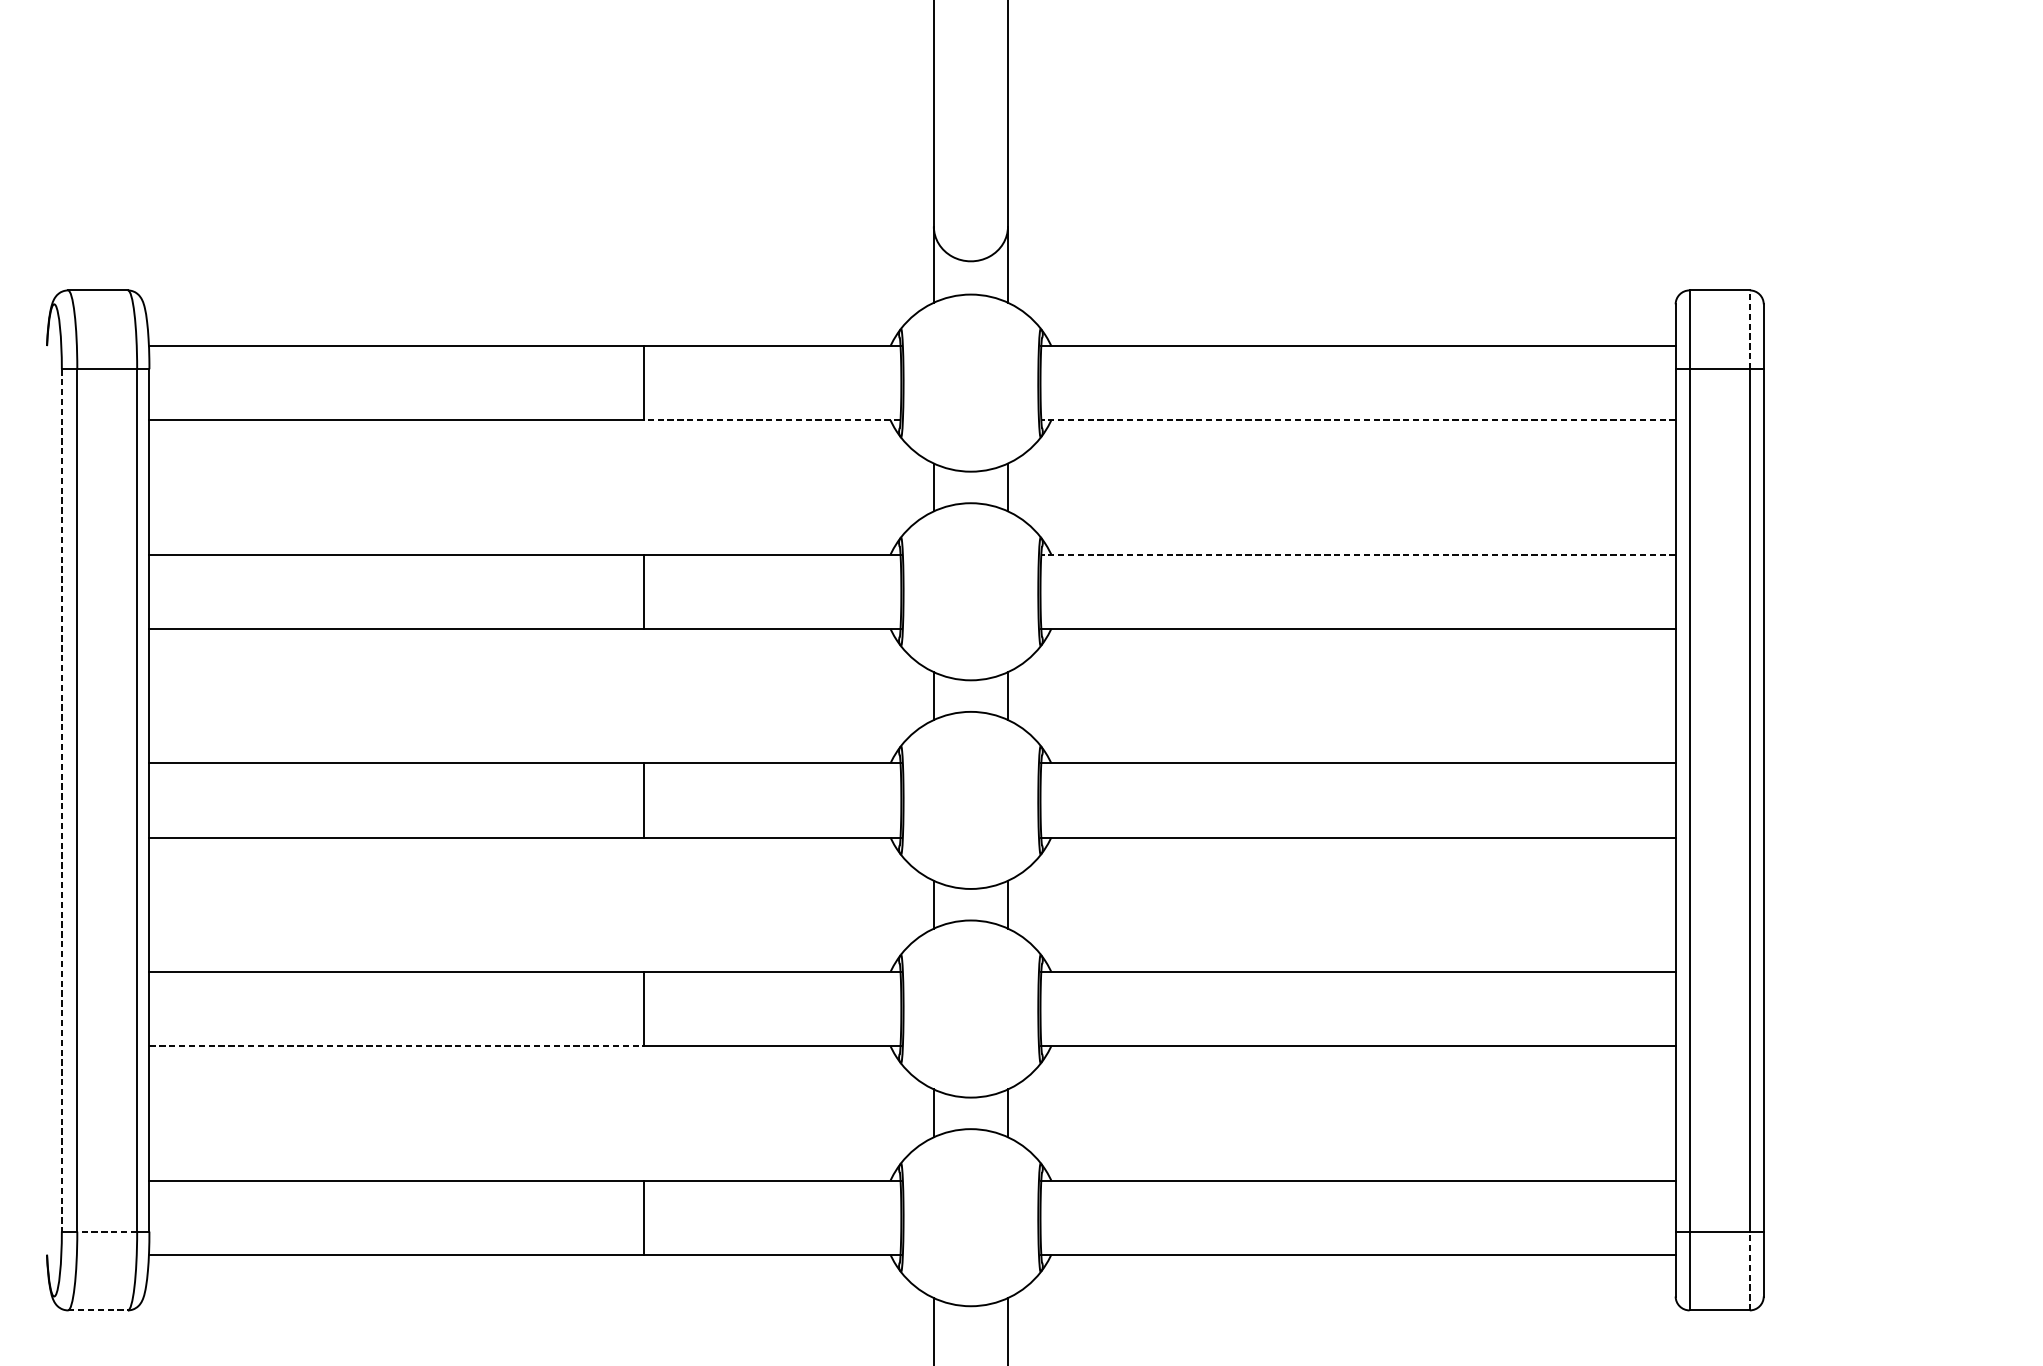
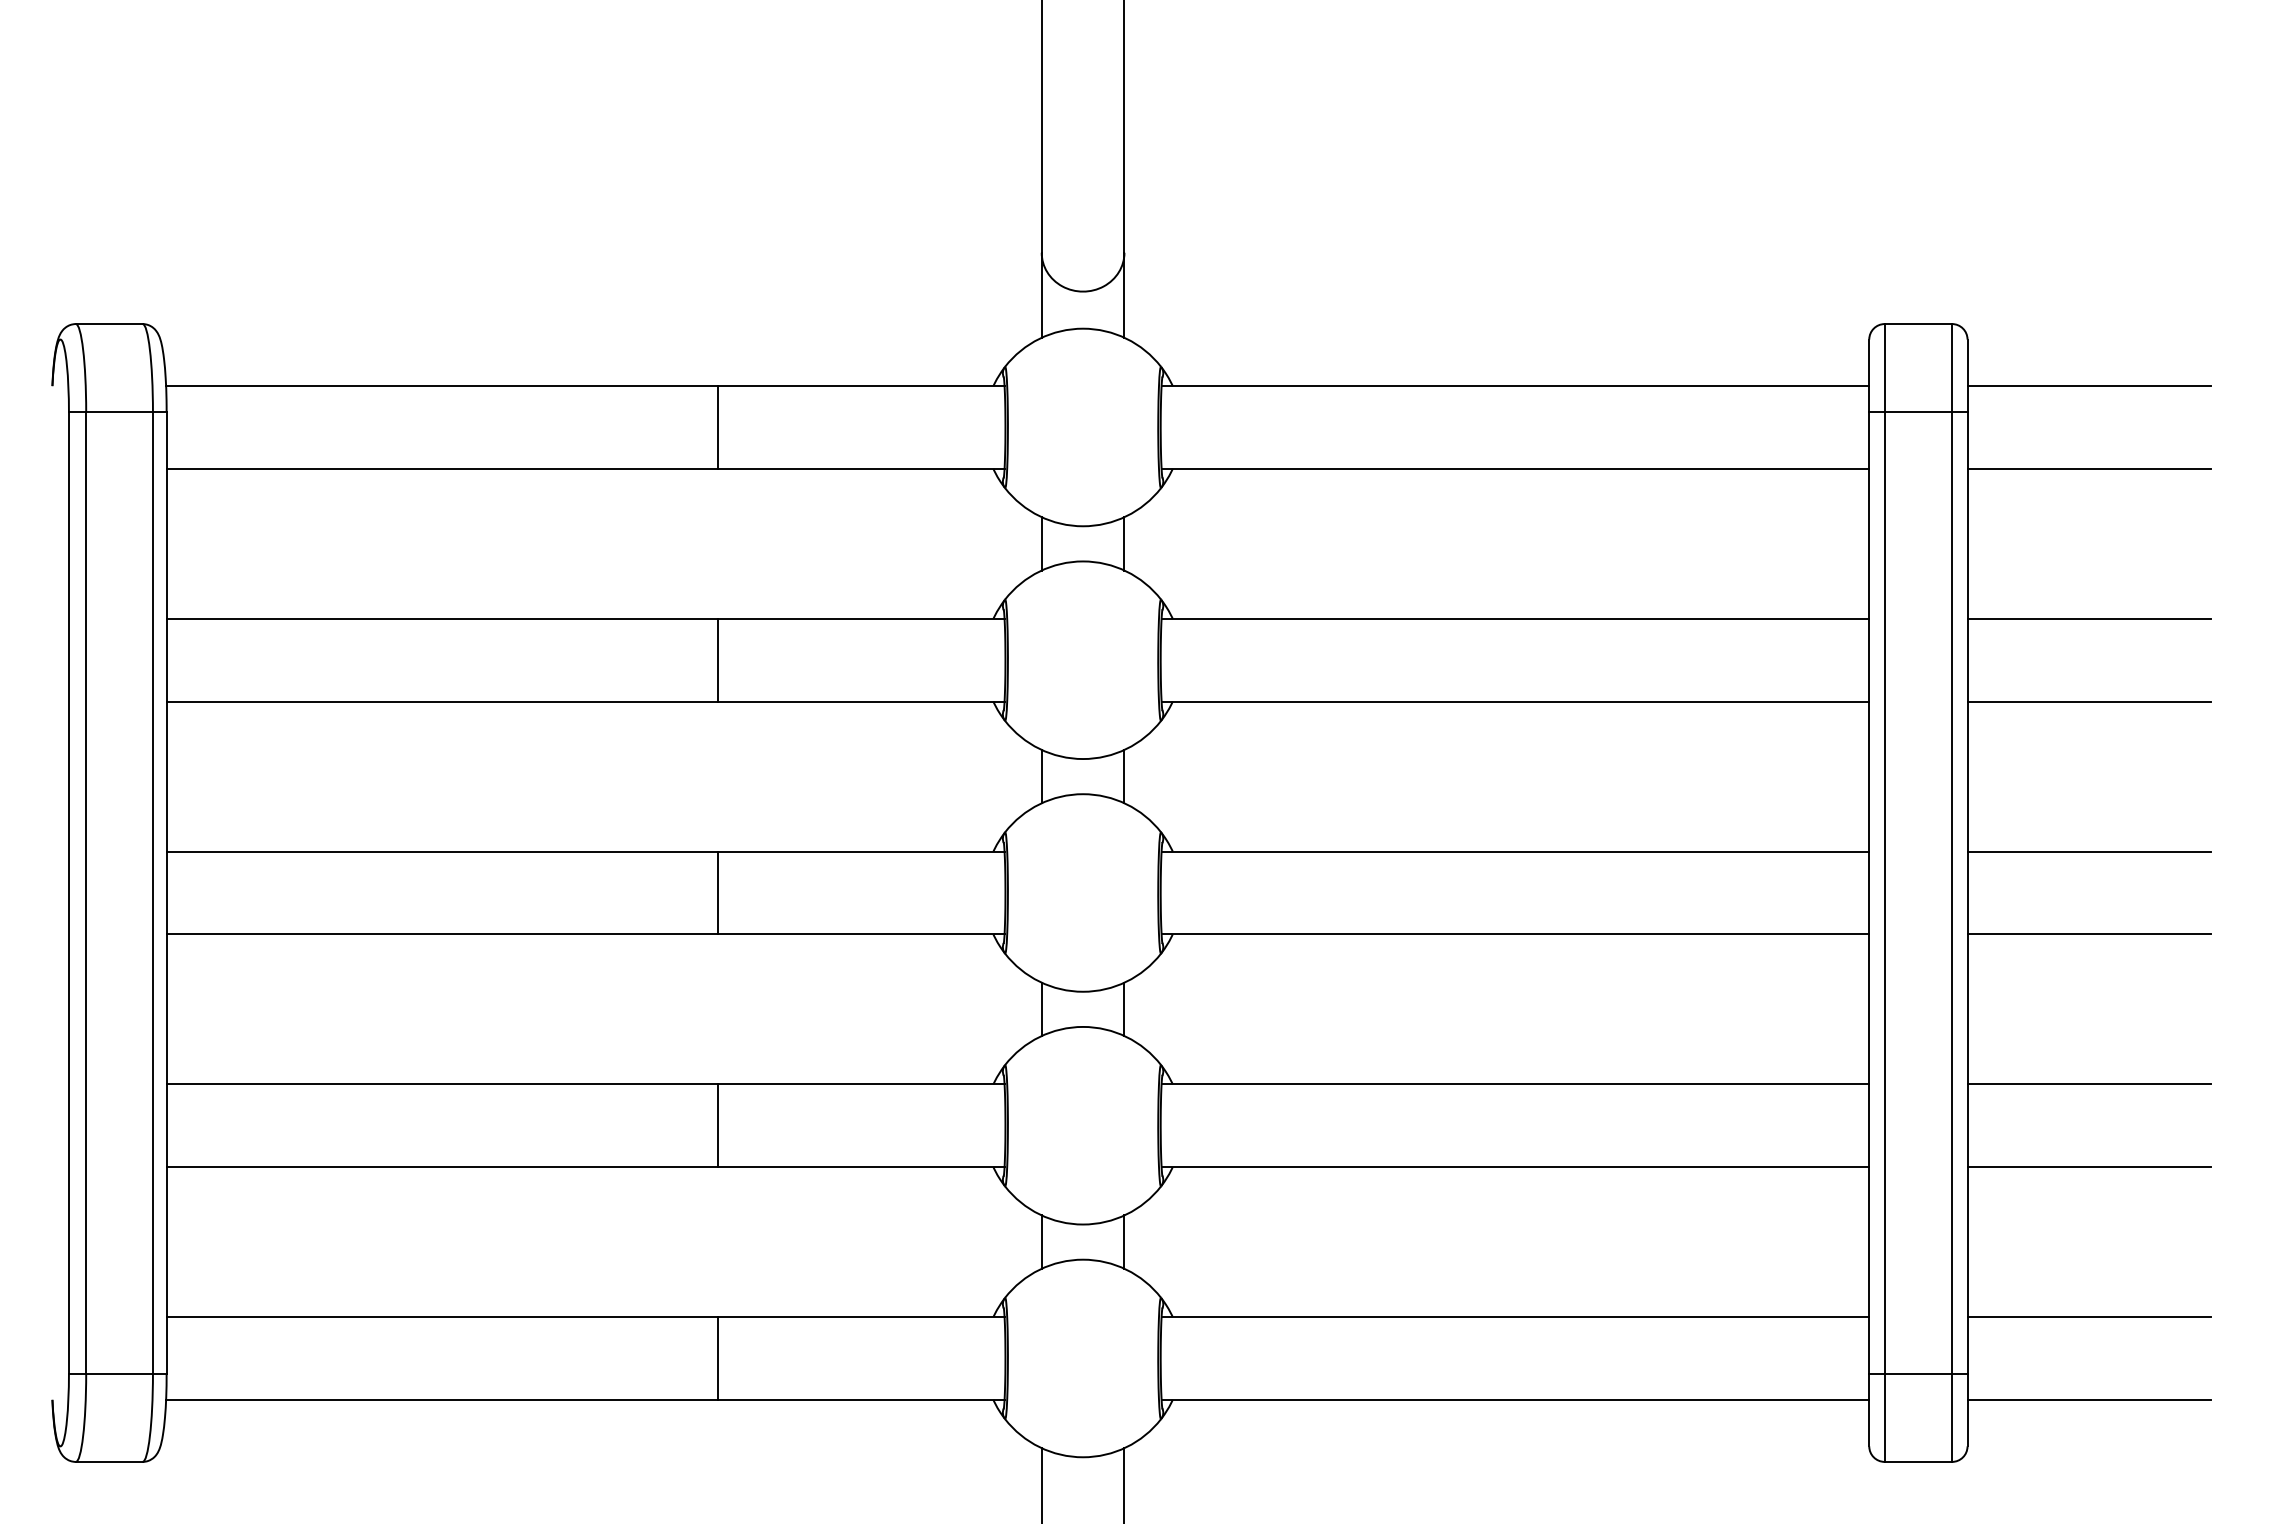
line: (1750, 330) -> (1952, 368), dashed -> solid
line: (1872, 346) -> (2088, 386), added
line: (771, 419) -> (860, 468), dashed -> solid
line: (1358, 419) -> (1515, 468), dashed -> solid
line: (1872, 419) -> (2088, 468), added
line: (1358, 554) -> (1515, 618), dashed -> solid
line: (1872, 554) -> (2088, 618), added
line: (1872, 628) -> (2088, 701), added
line: (1872, 763) -> (2088, 851), added
line: (61, 800) -> (68, 893), dashed -> solid
line: (1872, 837) -> (2088, 934), added
line: (1872, 972) -> (2088, 1084), added
line: (396, 1046) -> (442, 1167), dashed -> solid
line: (1872, 1046) -> (2088, 1167), added
line: (1872, 1180) -> (2088, 1317), added
line: (107, 1232) -> (119, 1374), dashed -> solid
line: (1872, 1254) -> (2088, 1399), added
line: (1750, 1270) -> (1952, 1417), dashed -> solid
line: (98, 1310) -> (109, 1461), dashed -> solid

